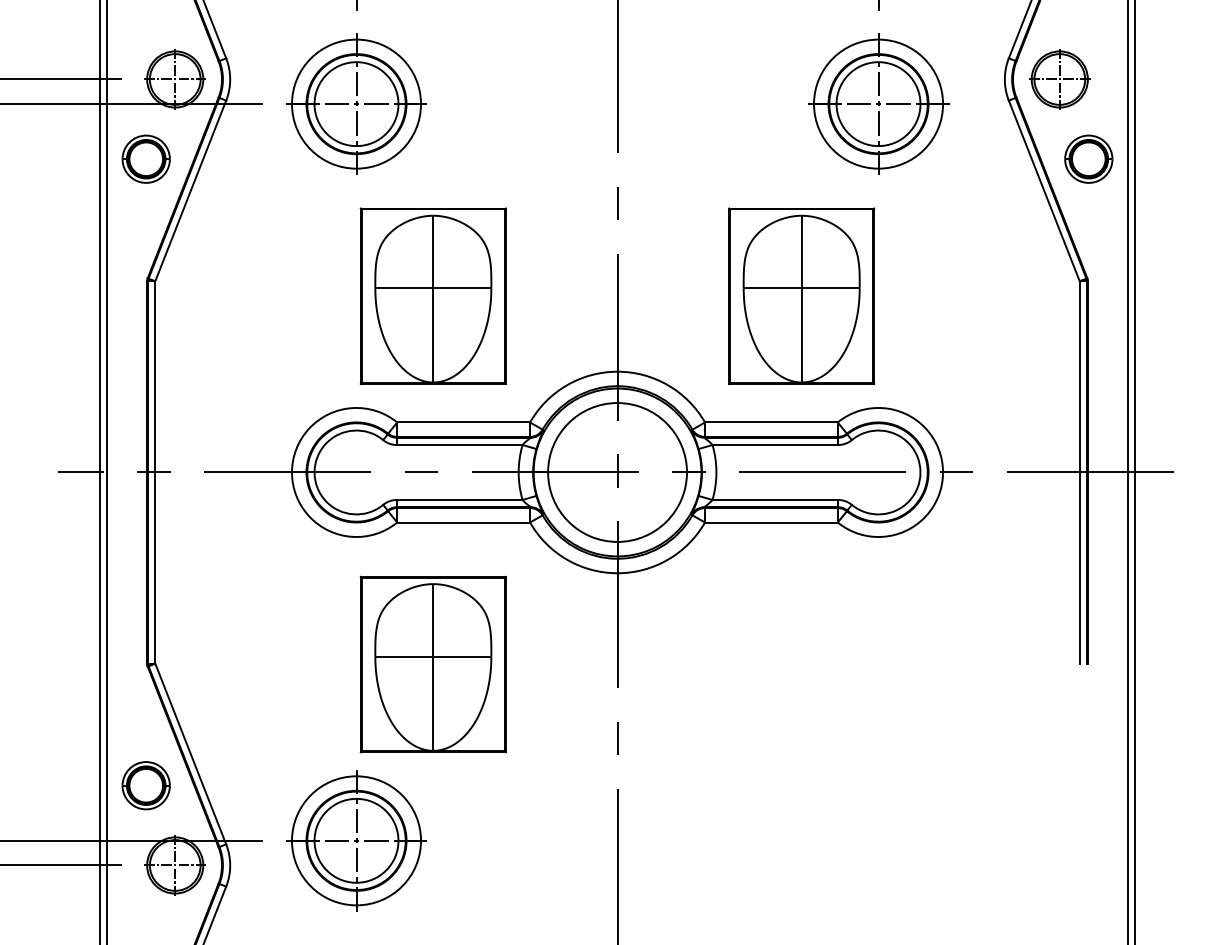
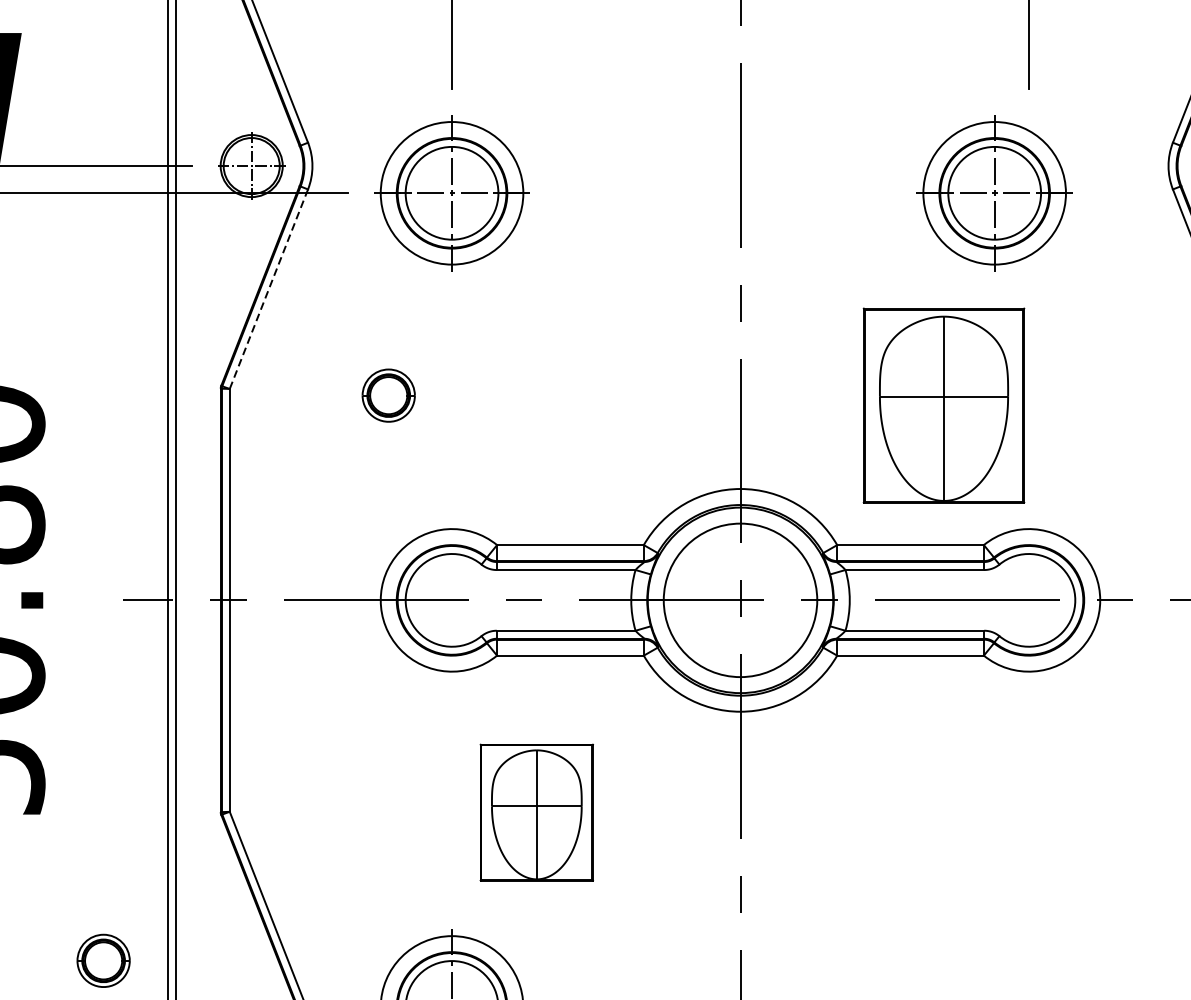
part: (878, 103) -> (994, 192), moved
part: (145, 158) -> (387, 394), moved
line: (190, 190) -> (268, 288), solid -> dashed
part: (432, 295) -> (536, 404), removed
part: (432, 664) -> (536, 812), size x0.7
part: (145, 785) -> (102, 960), moved

